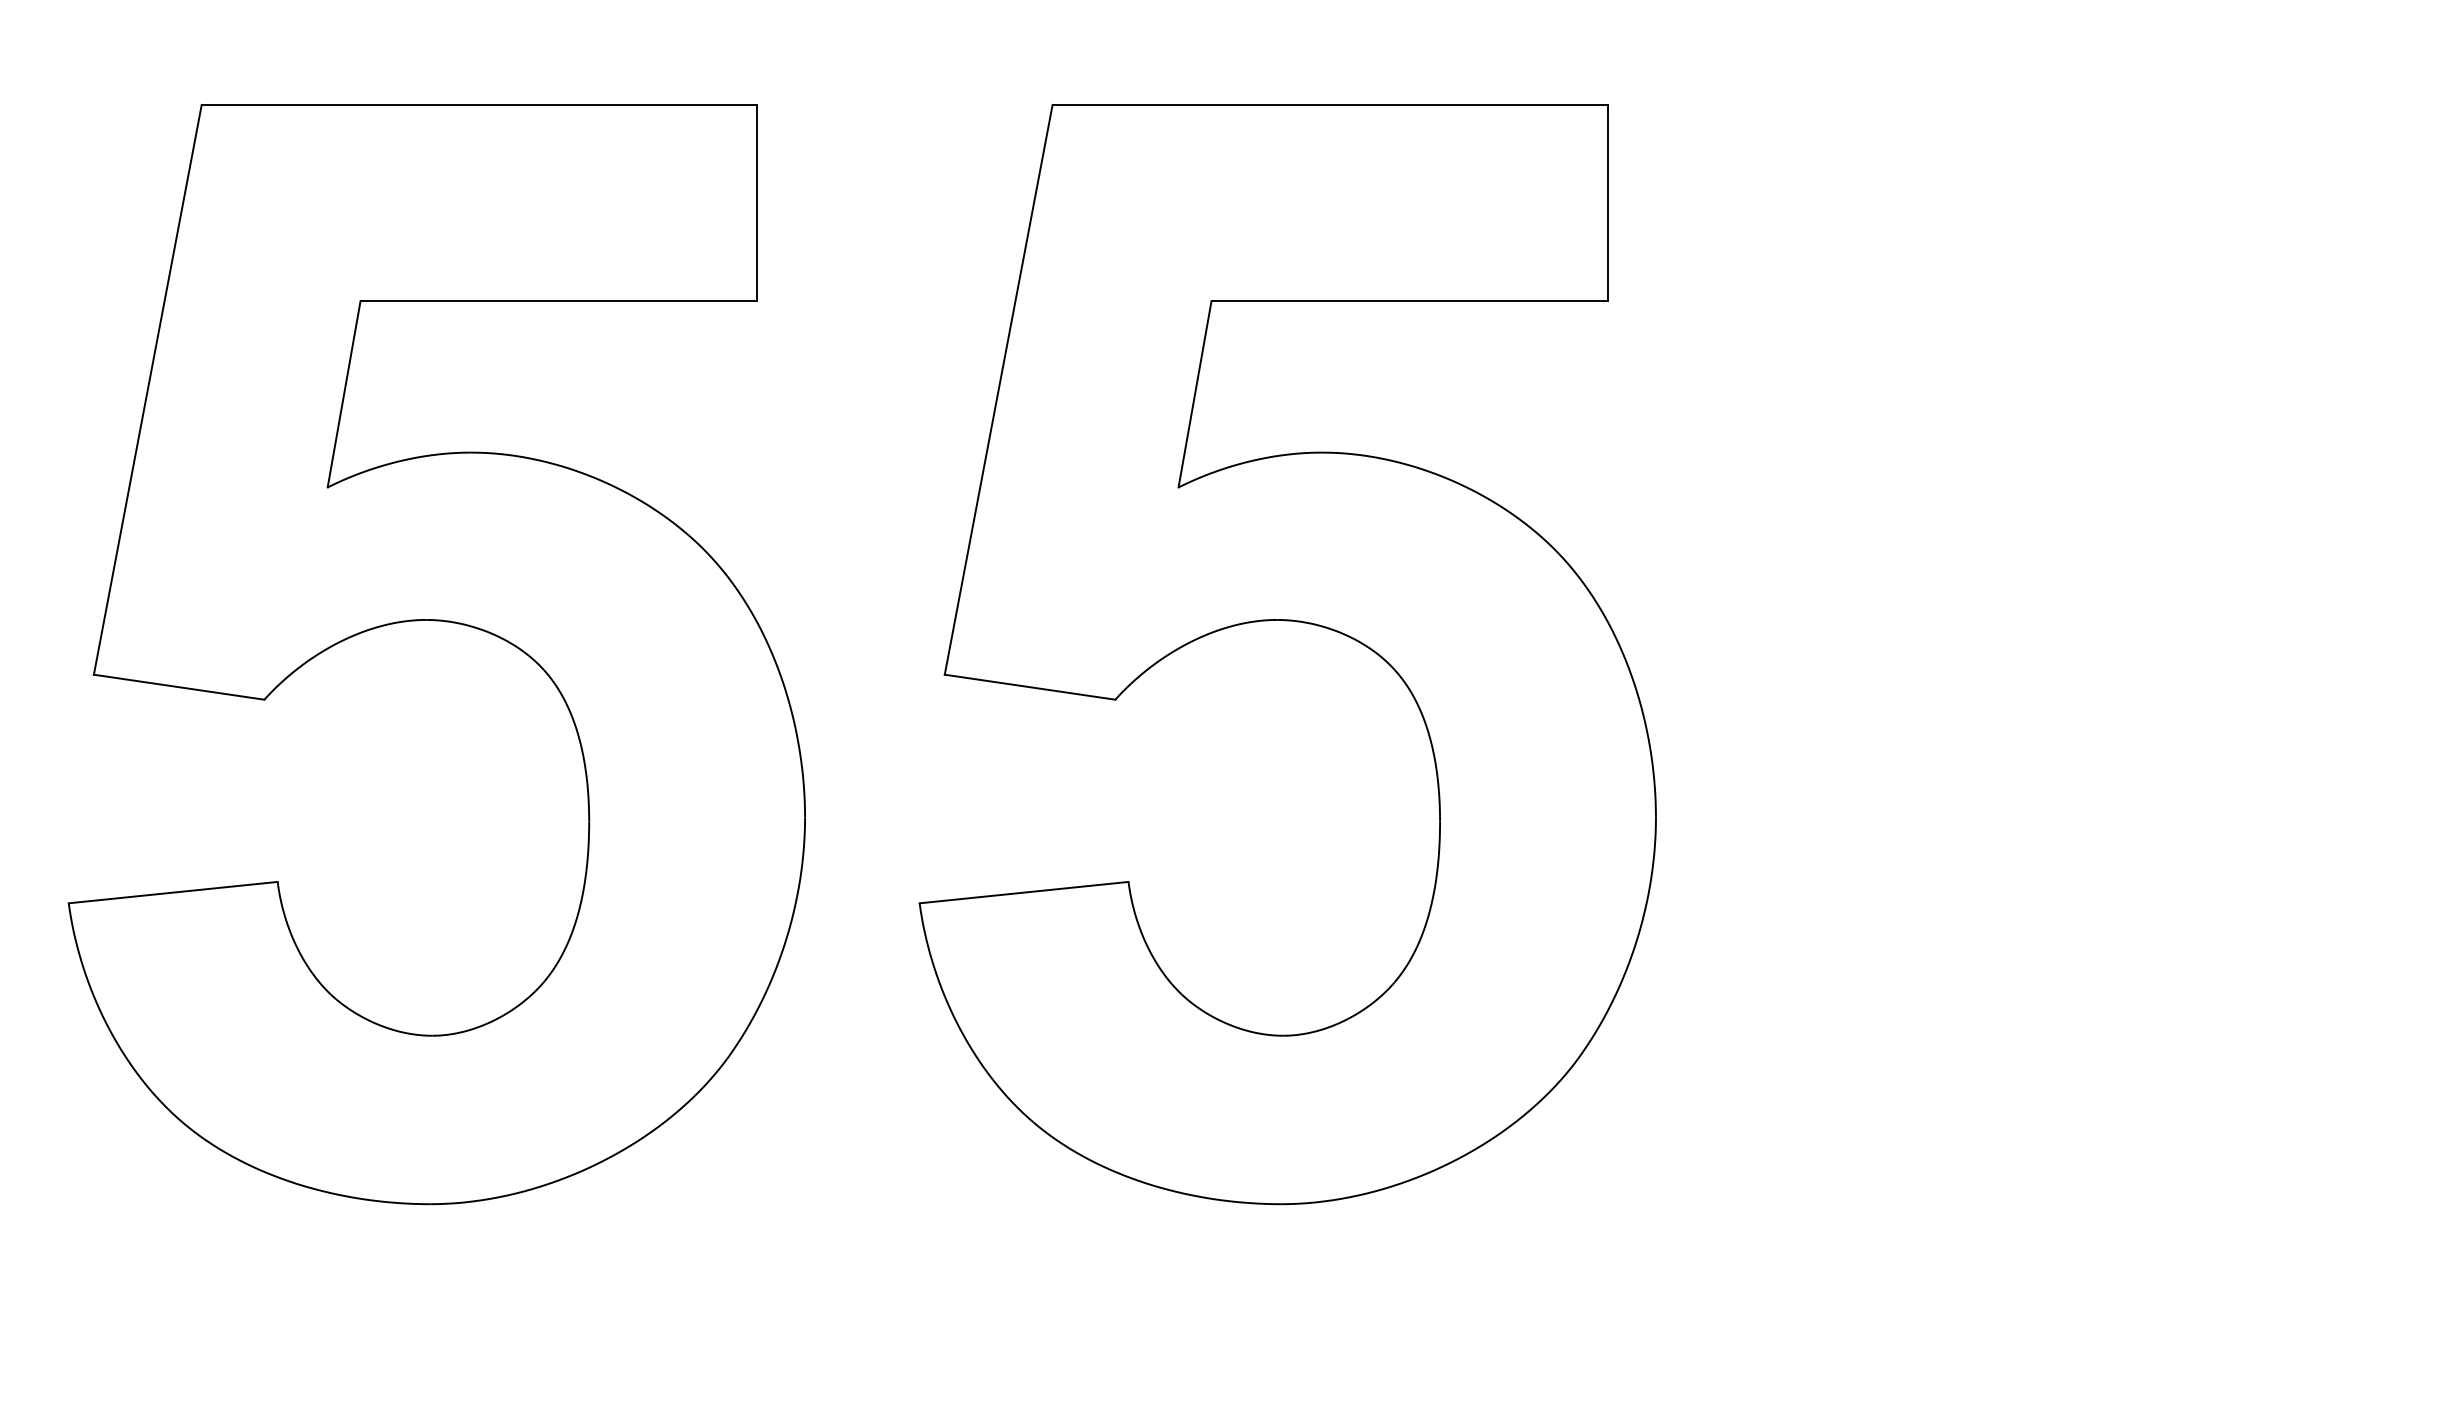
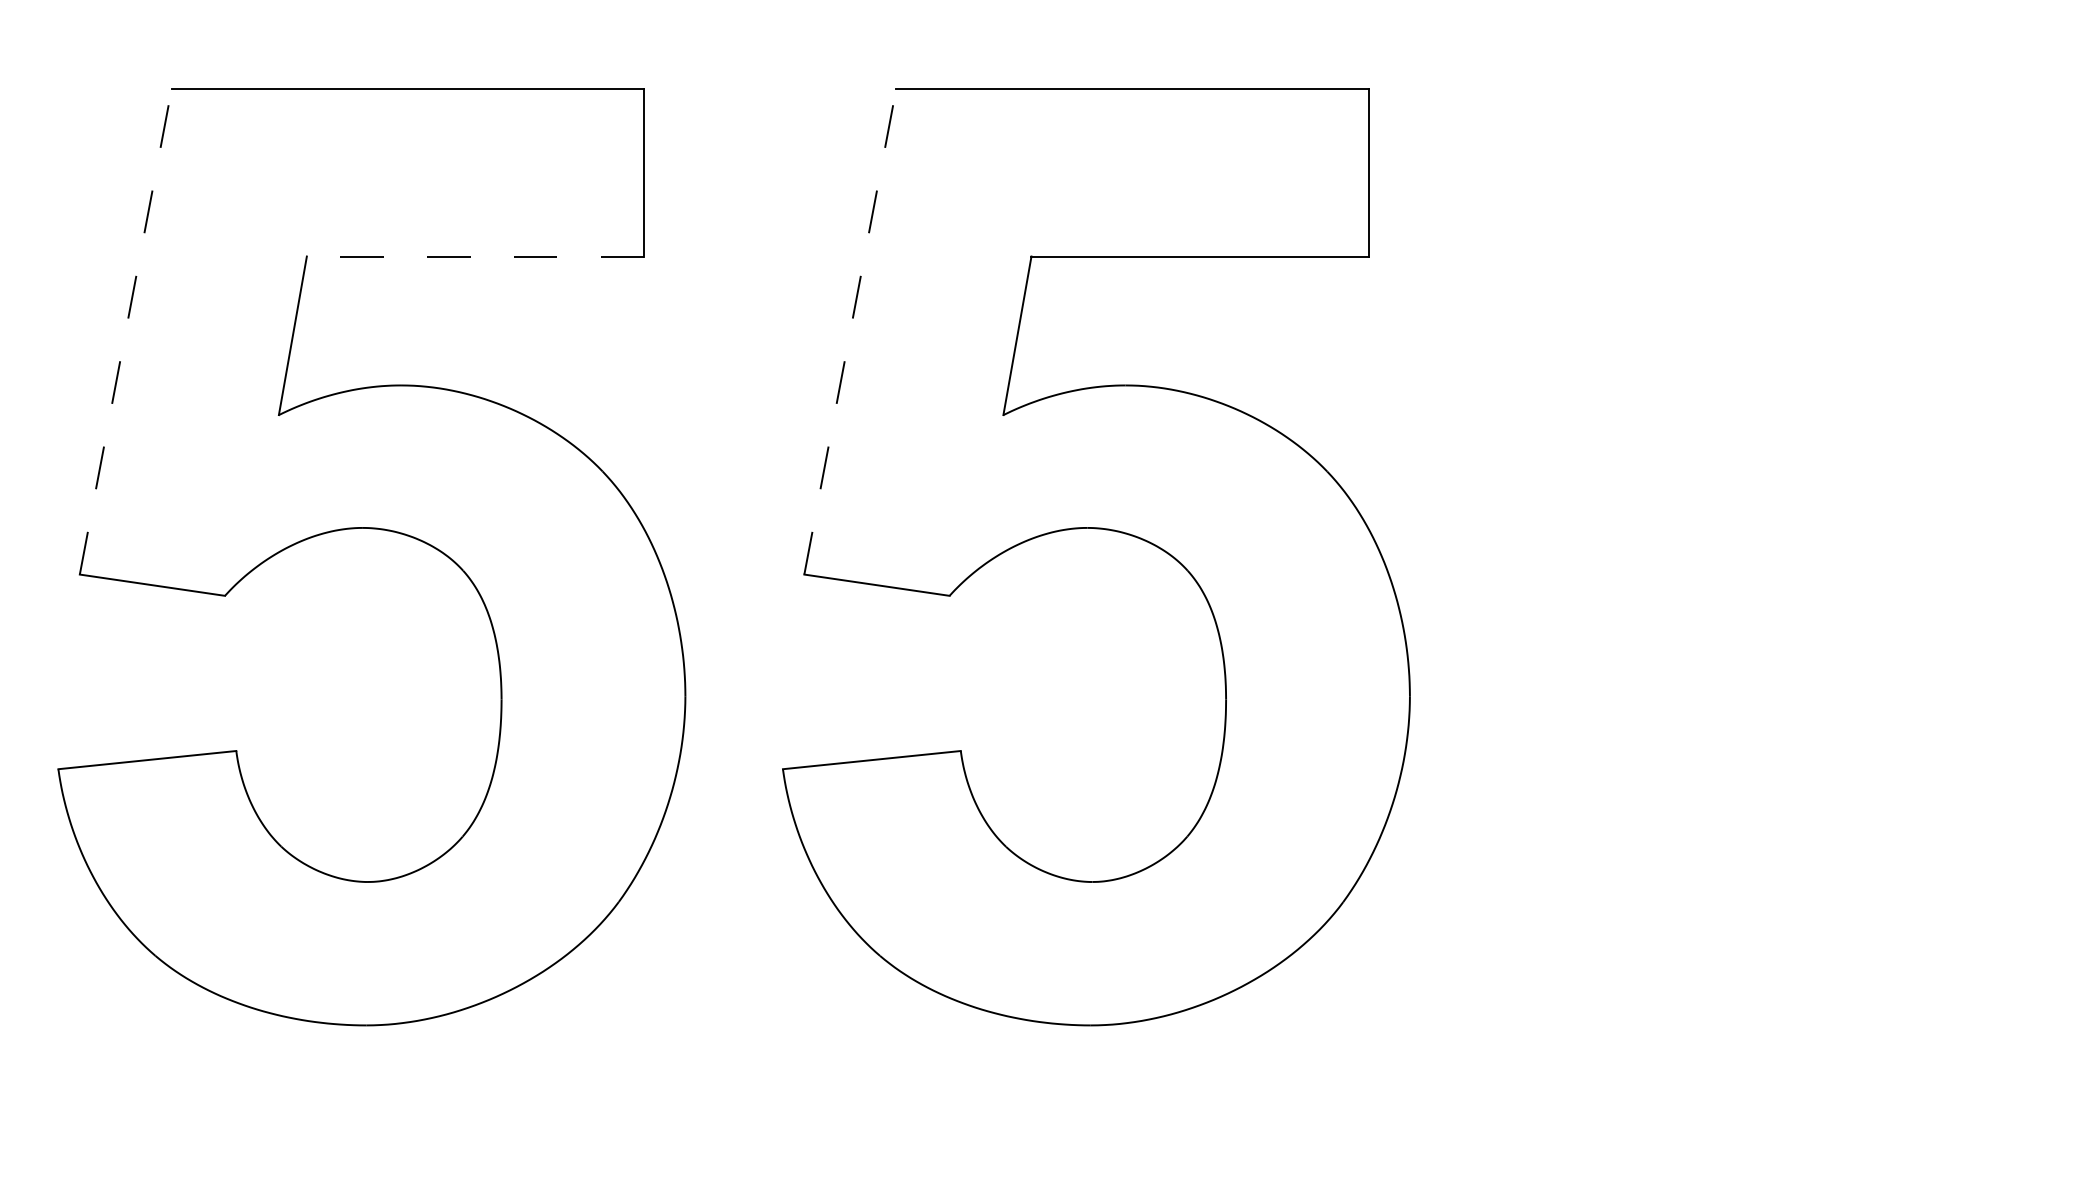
line: (558, 301) -> (475, 256), solid -> dashed
line: (147, 389) -> (125, 331), solid -> dashed
line: (998, 389) -> (850, 331), solid -> dashed

